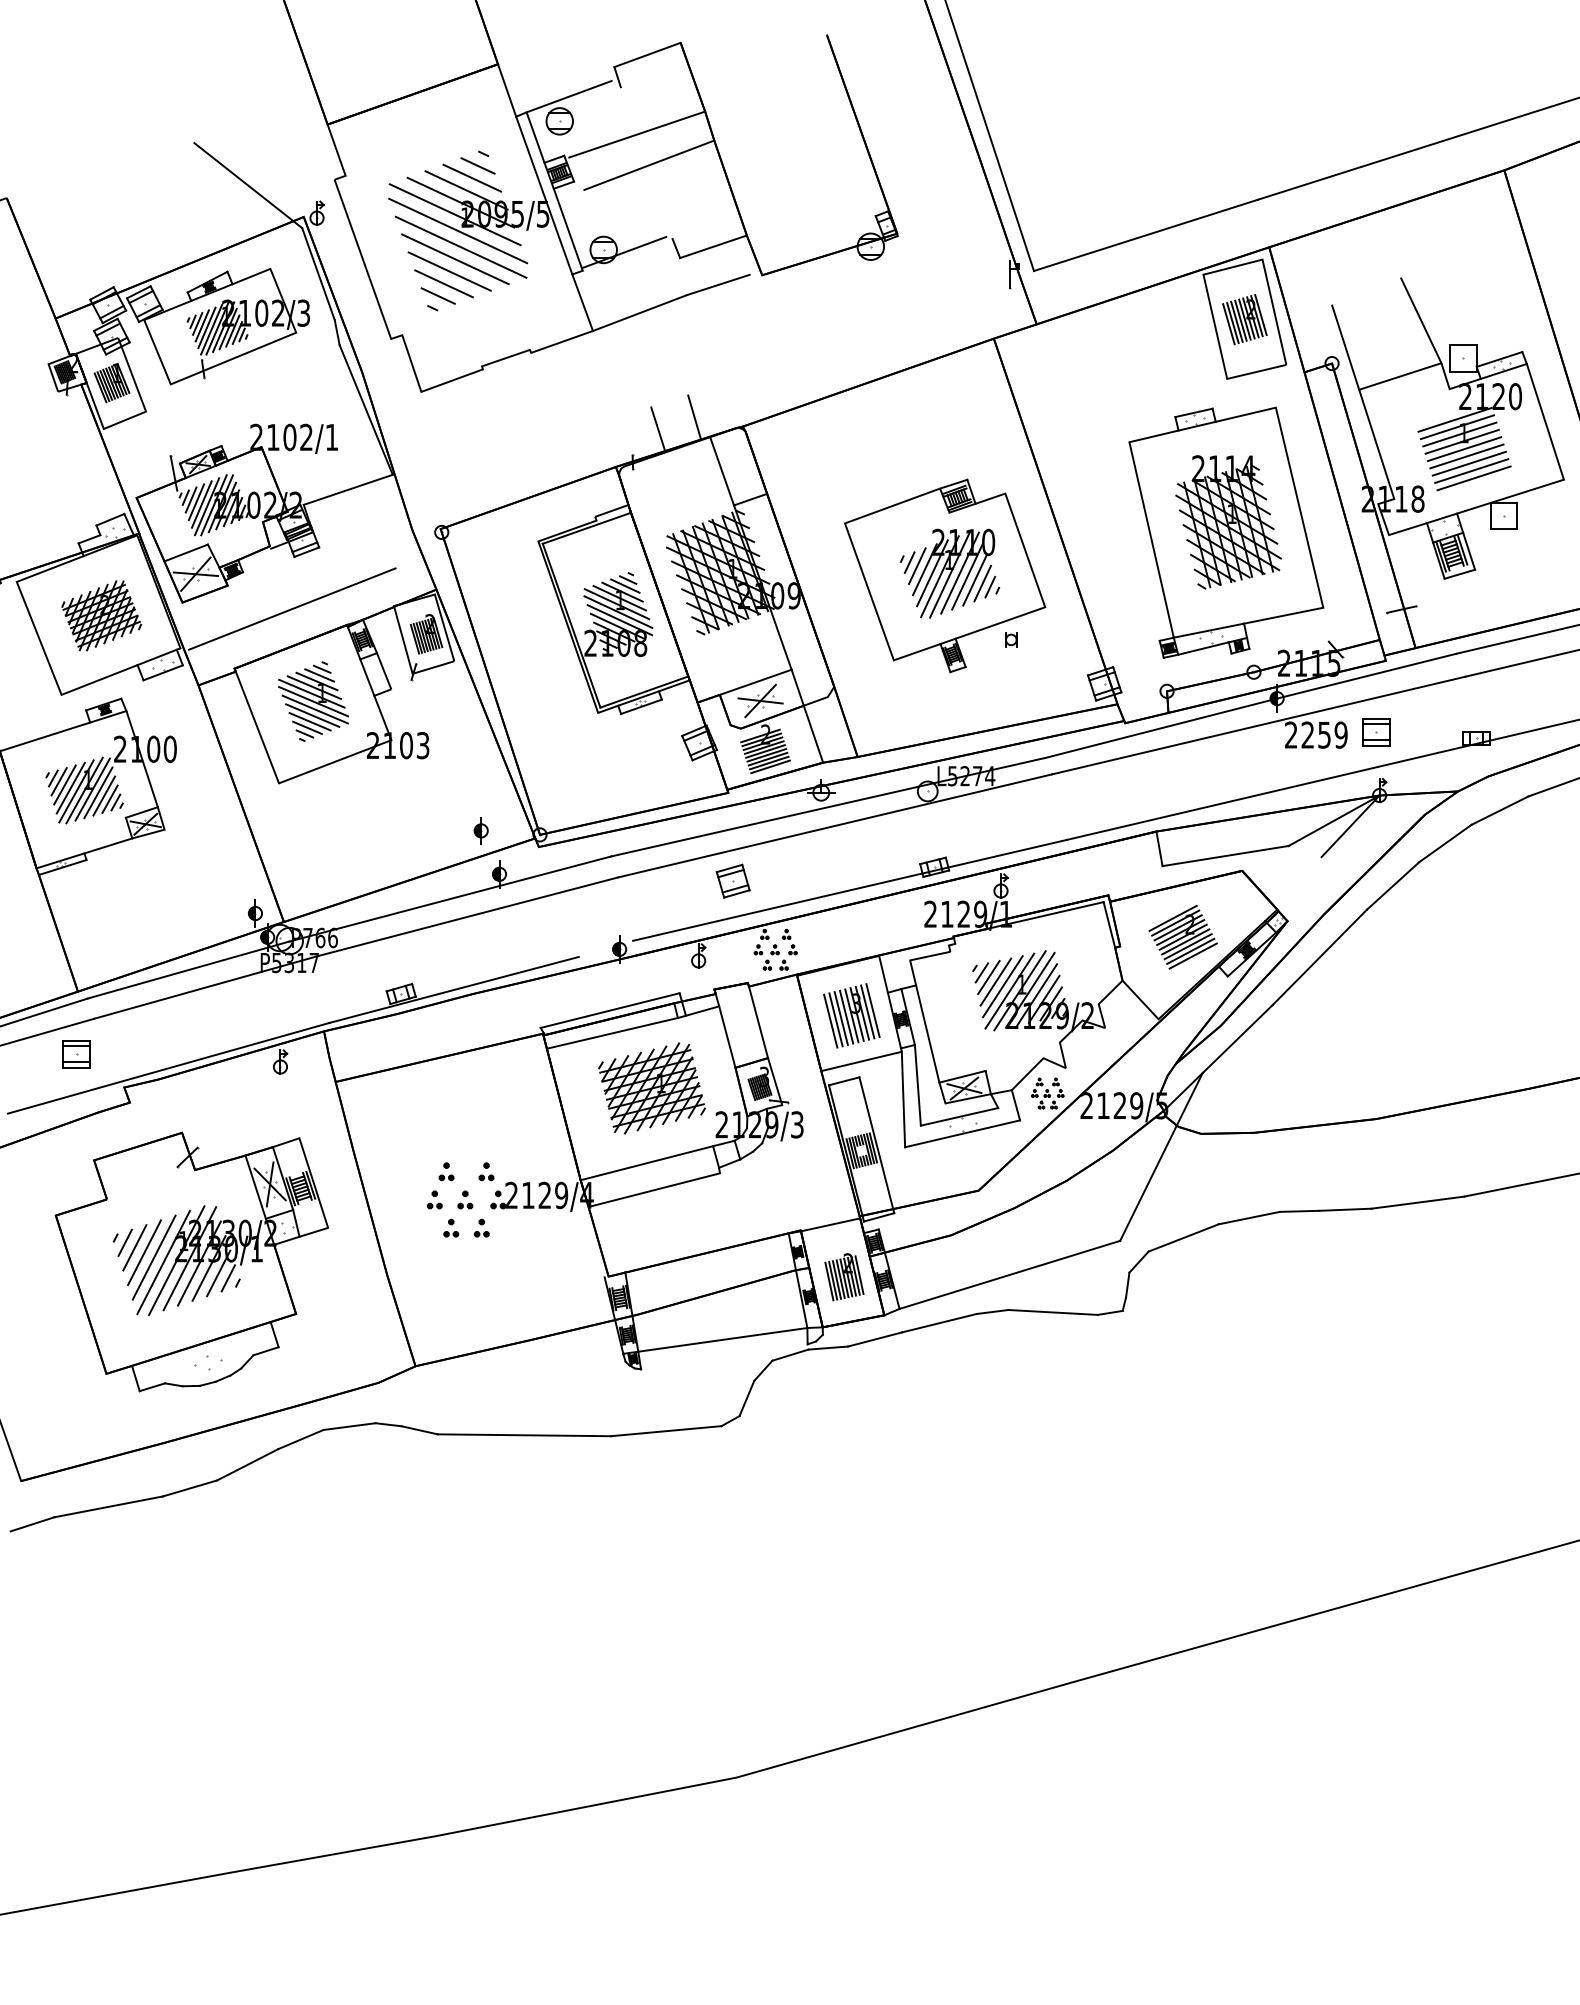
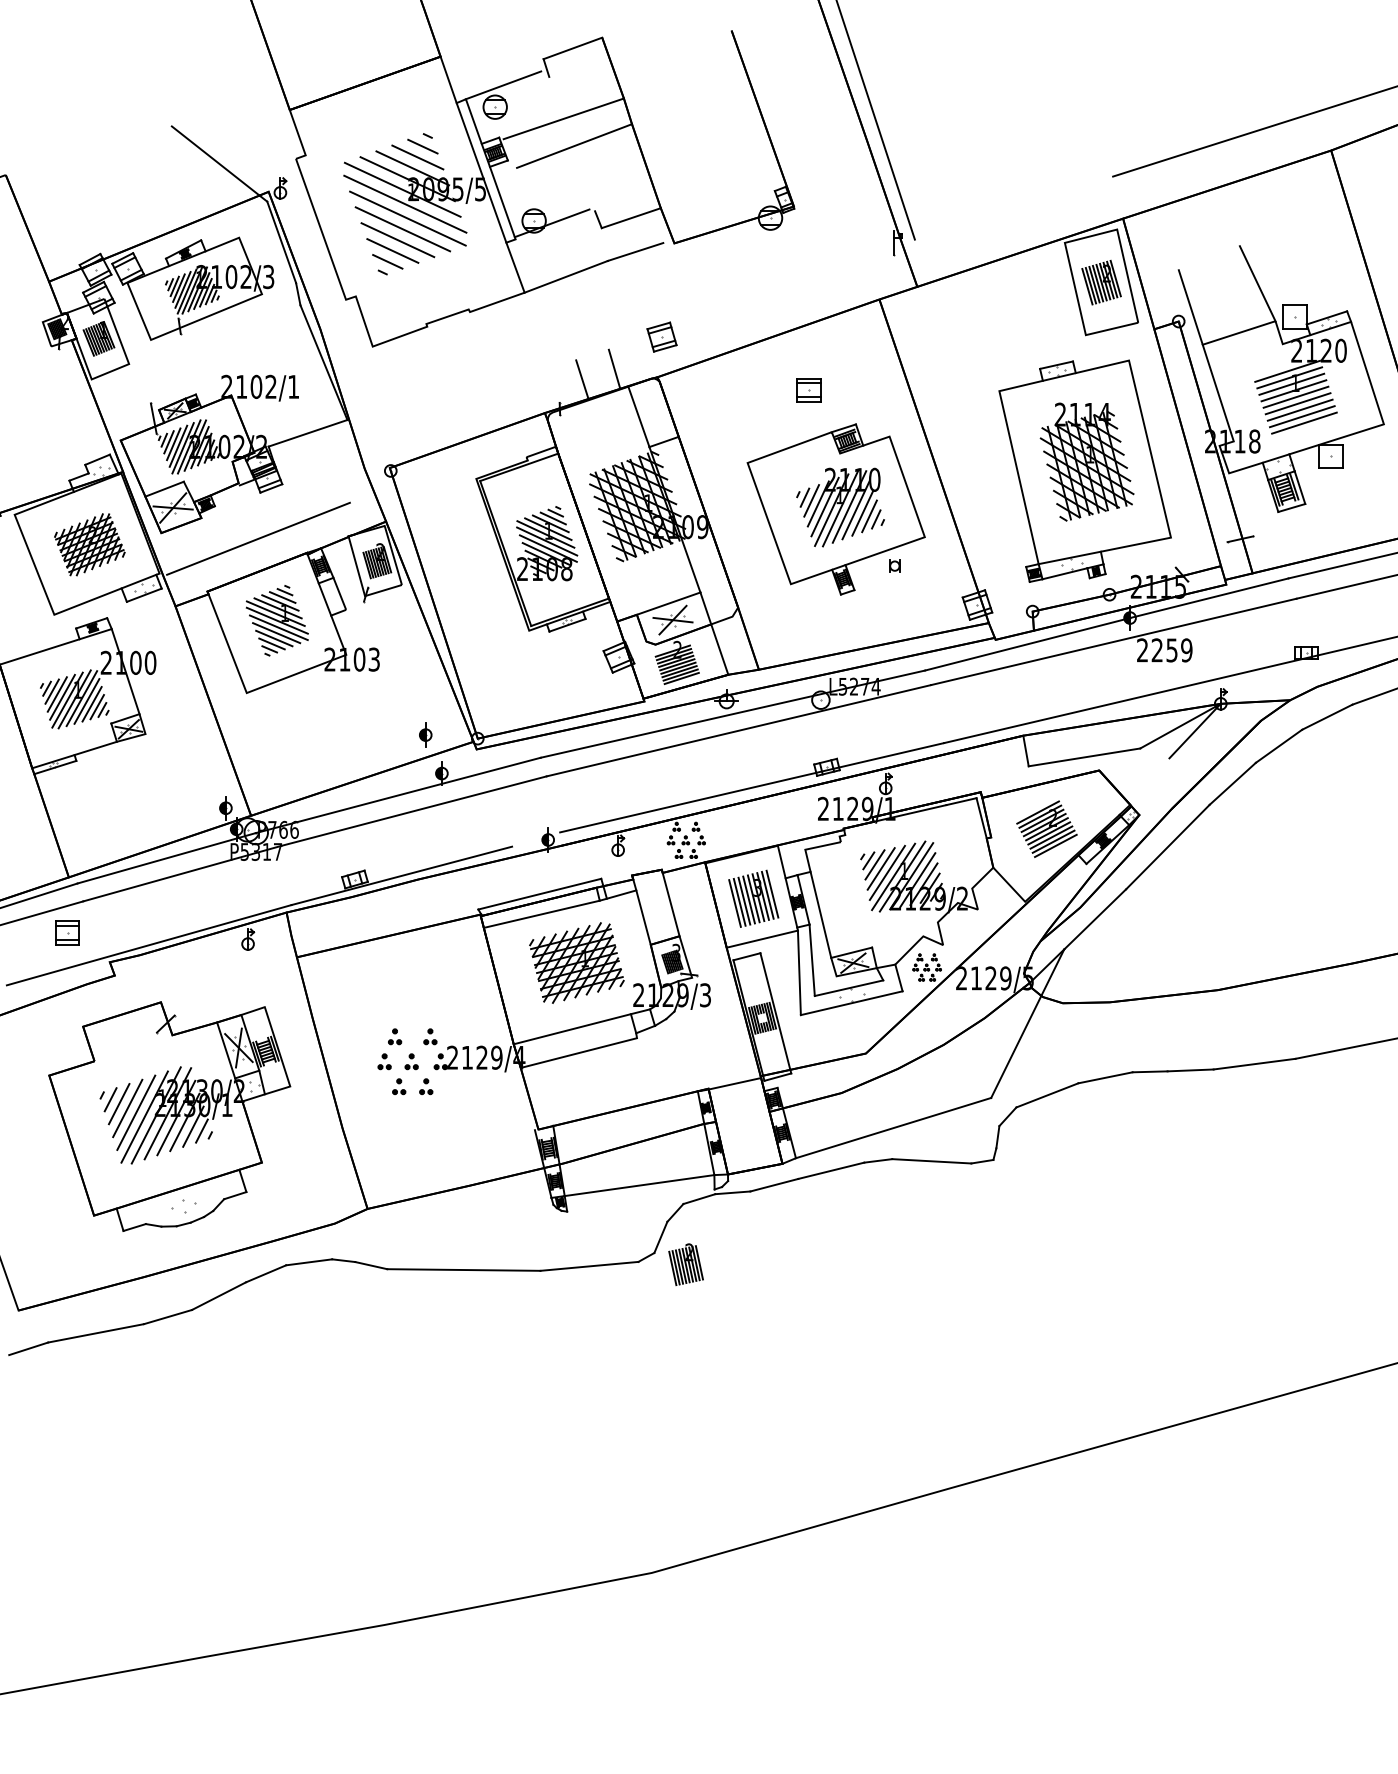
line: (1145, 235) -> (1013, 208), removed
part: (1376, 732) -> (809, 390), moved
part: (732, 880) -> (661, 336), moved
part: (844, 1277) -> (686, 1264), moved

